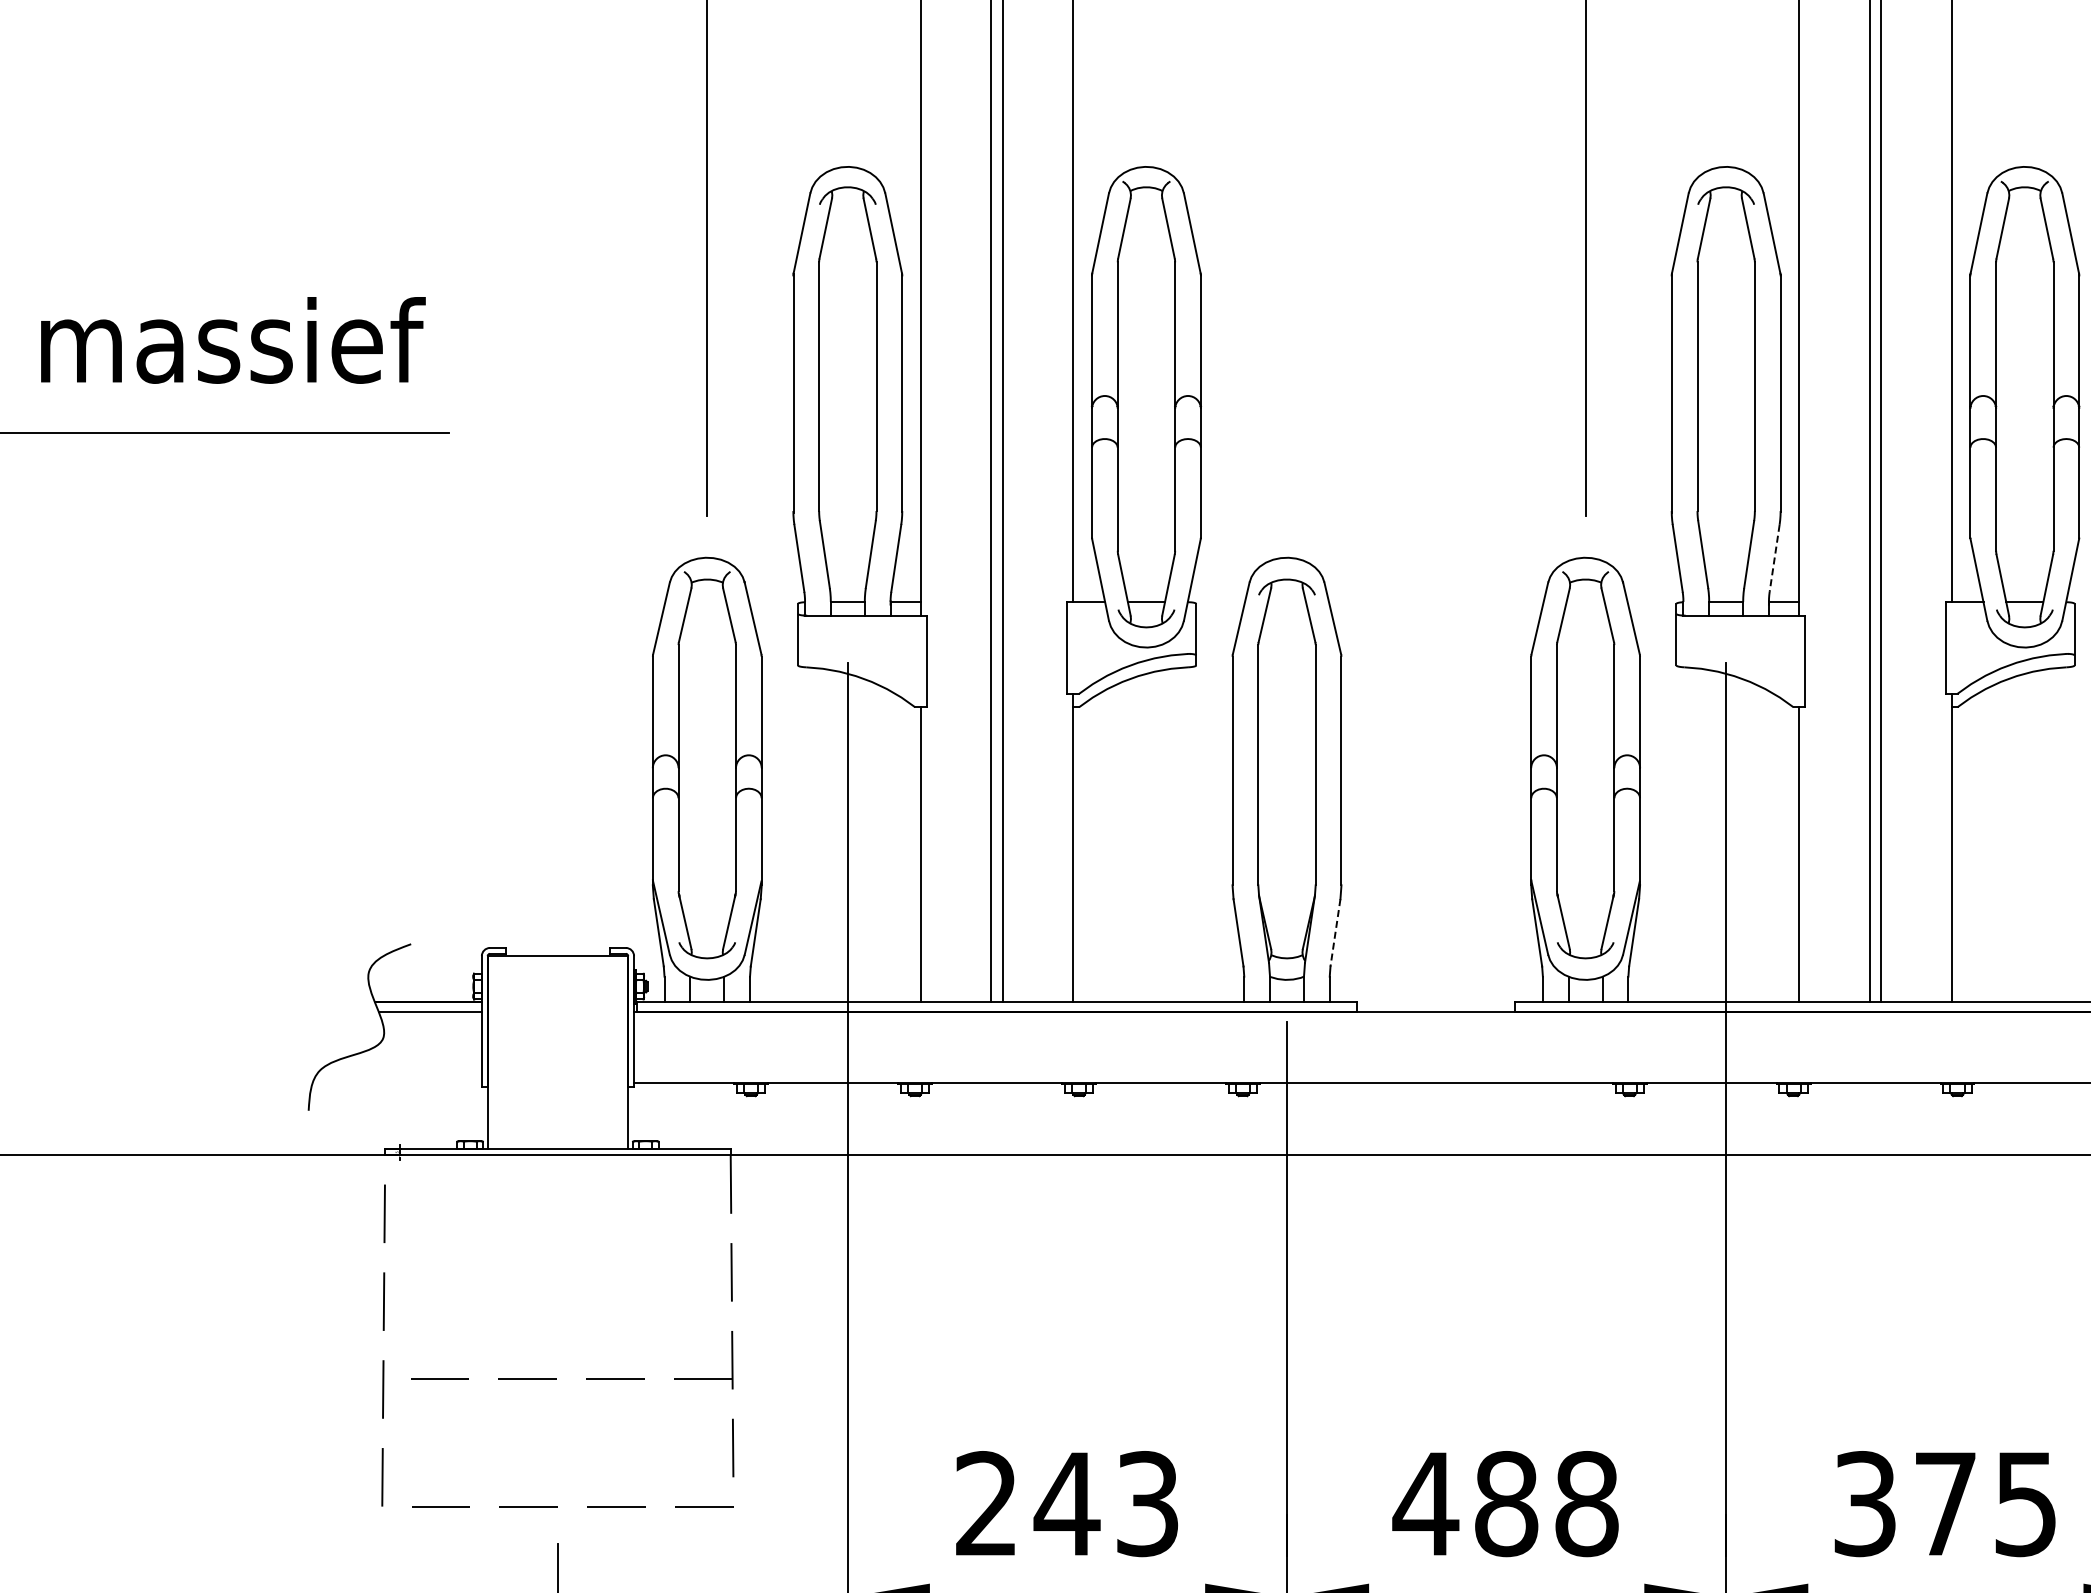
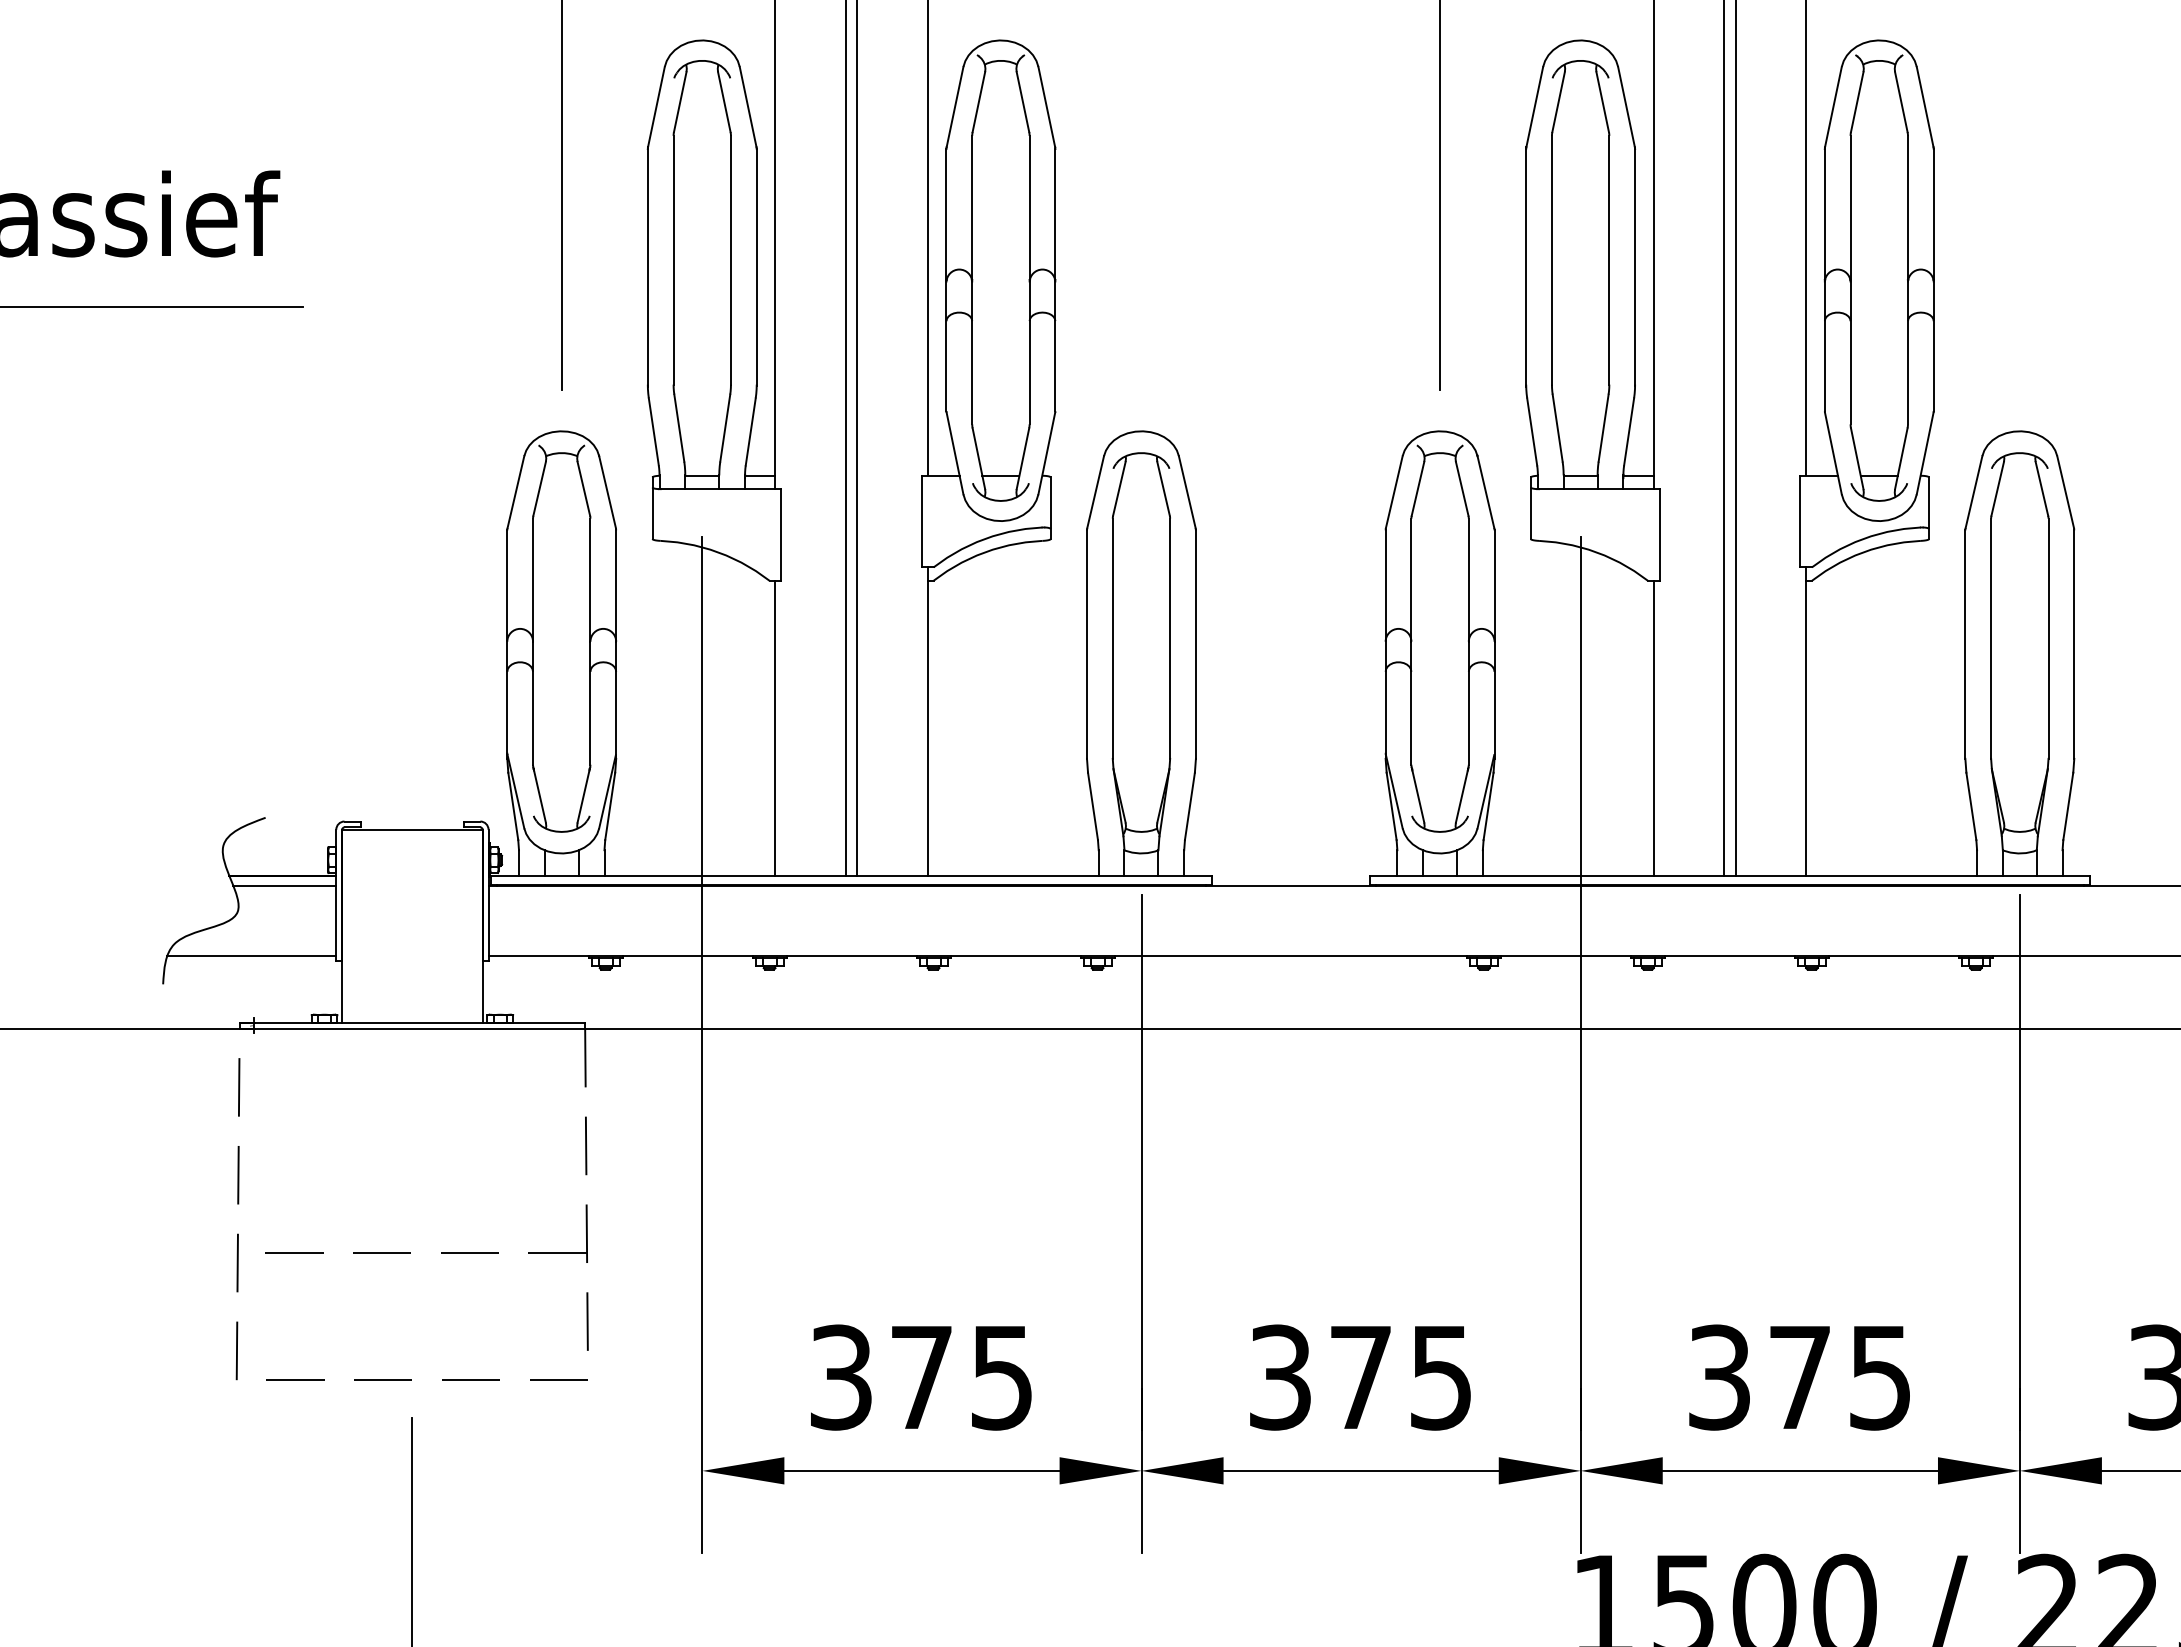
line: (1775, 557) -> (1629, 431), dashed -> solid
line: (1335, 932) -> (1189, 806), dashed -> solid
line: (397, 1082) -> (251, 956), added
text: (1067, 1503) -> (921, 1377), 243 -> 375
text: (1505, 1503) -> (1359, 1377), 488 -> 375

